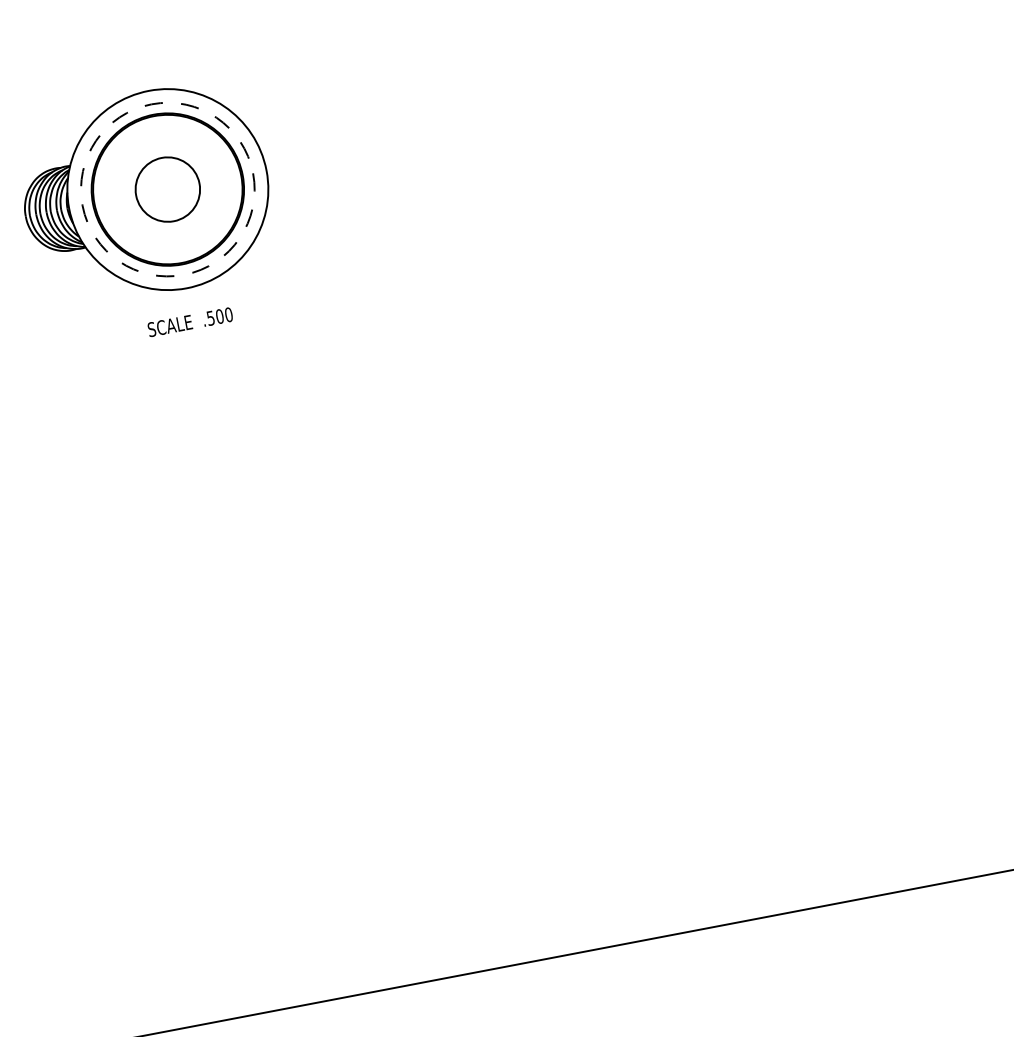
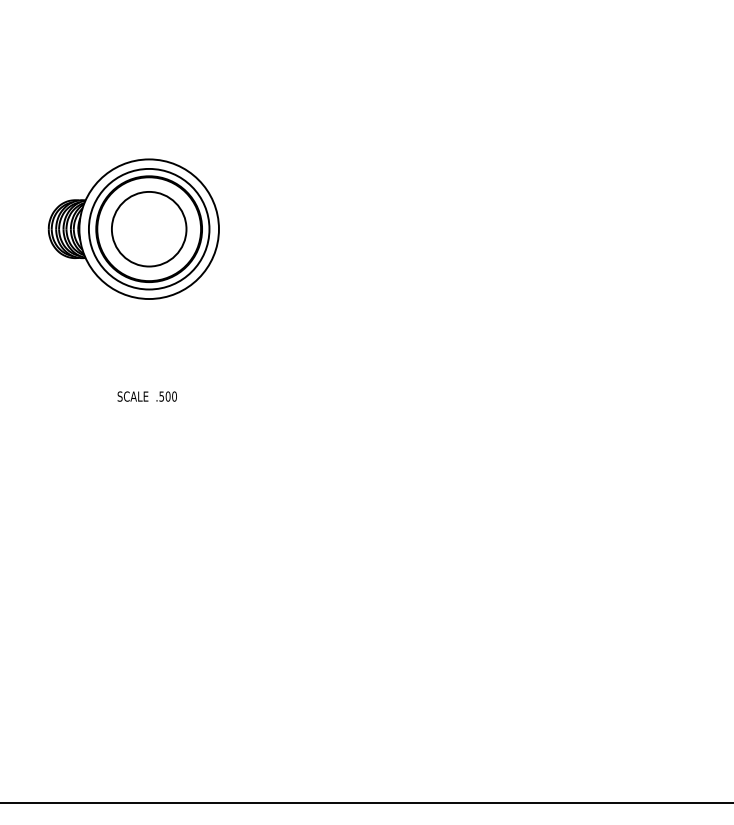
circle: (166, 188) -> (148, 228), dashed -> solid
circle: (166, 188) -> (148, 228), size x1.67
text: (189, 322) -> (146, 396), moved

